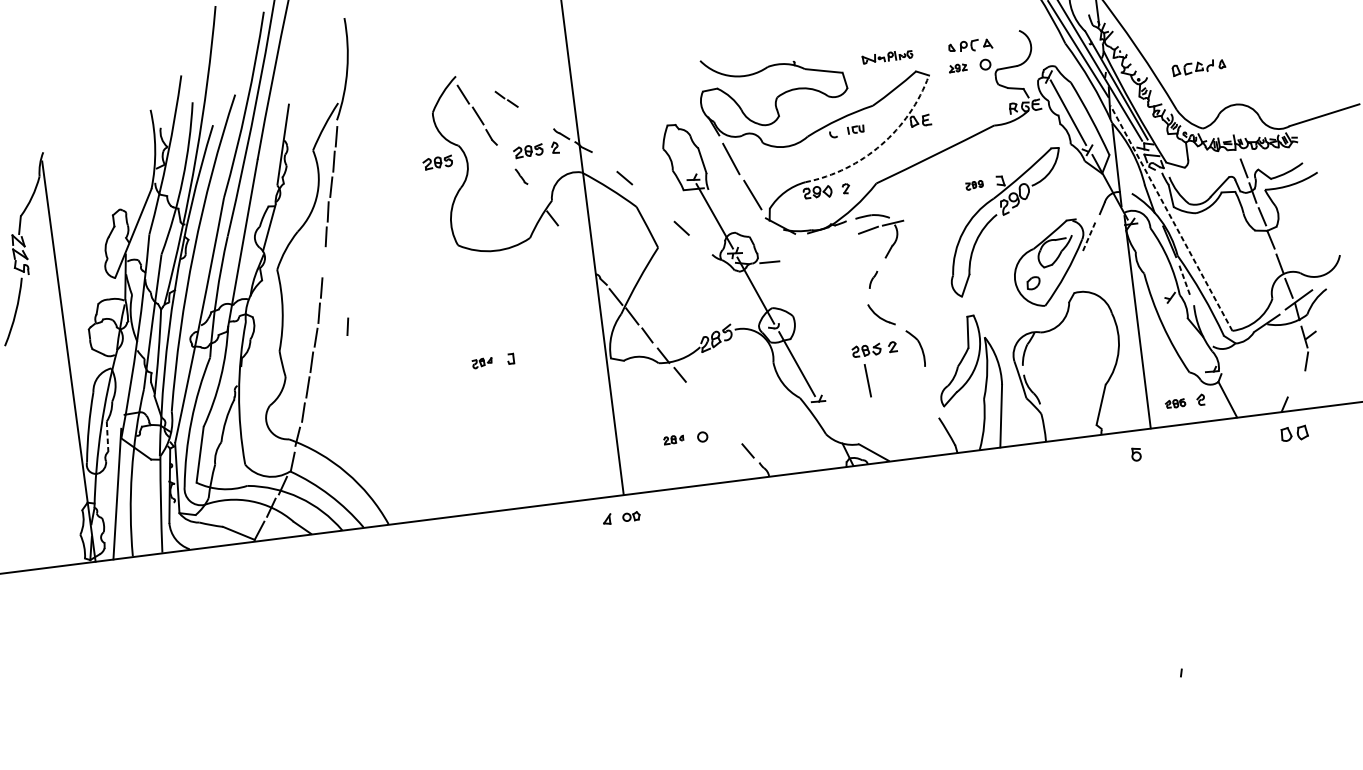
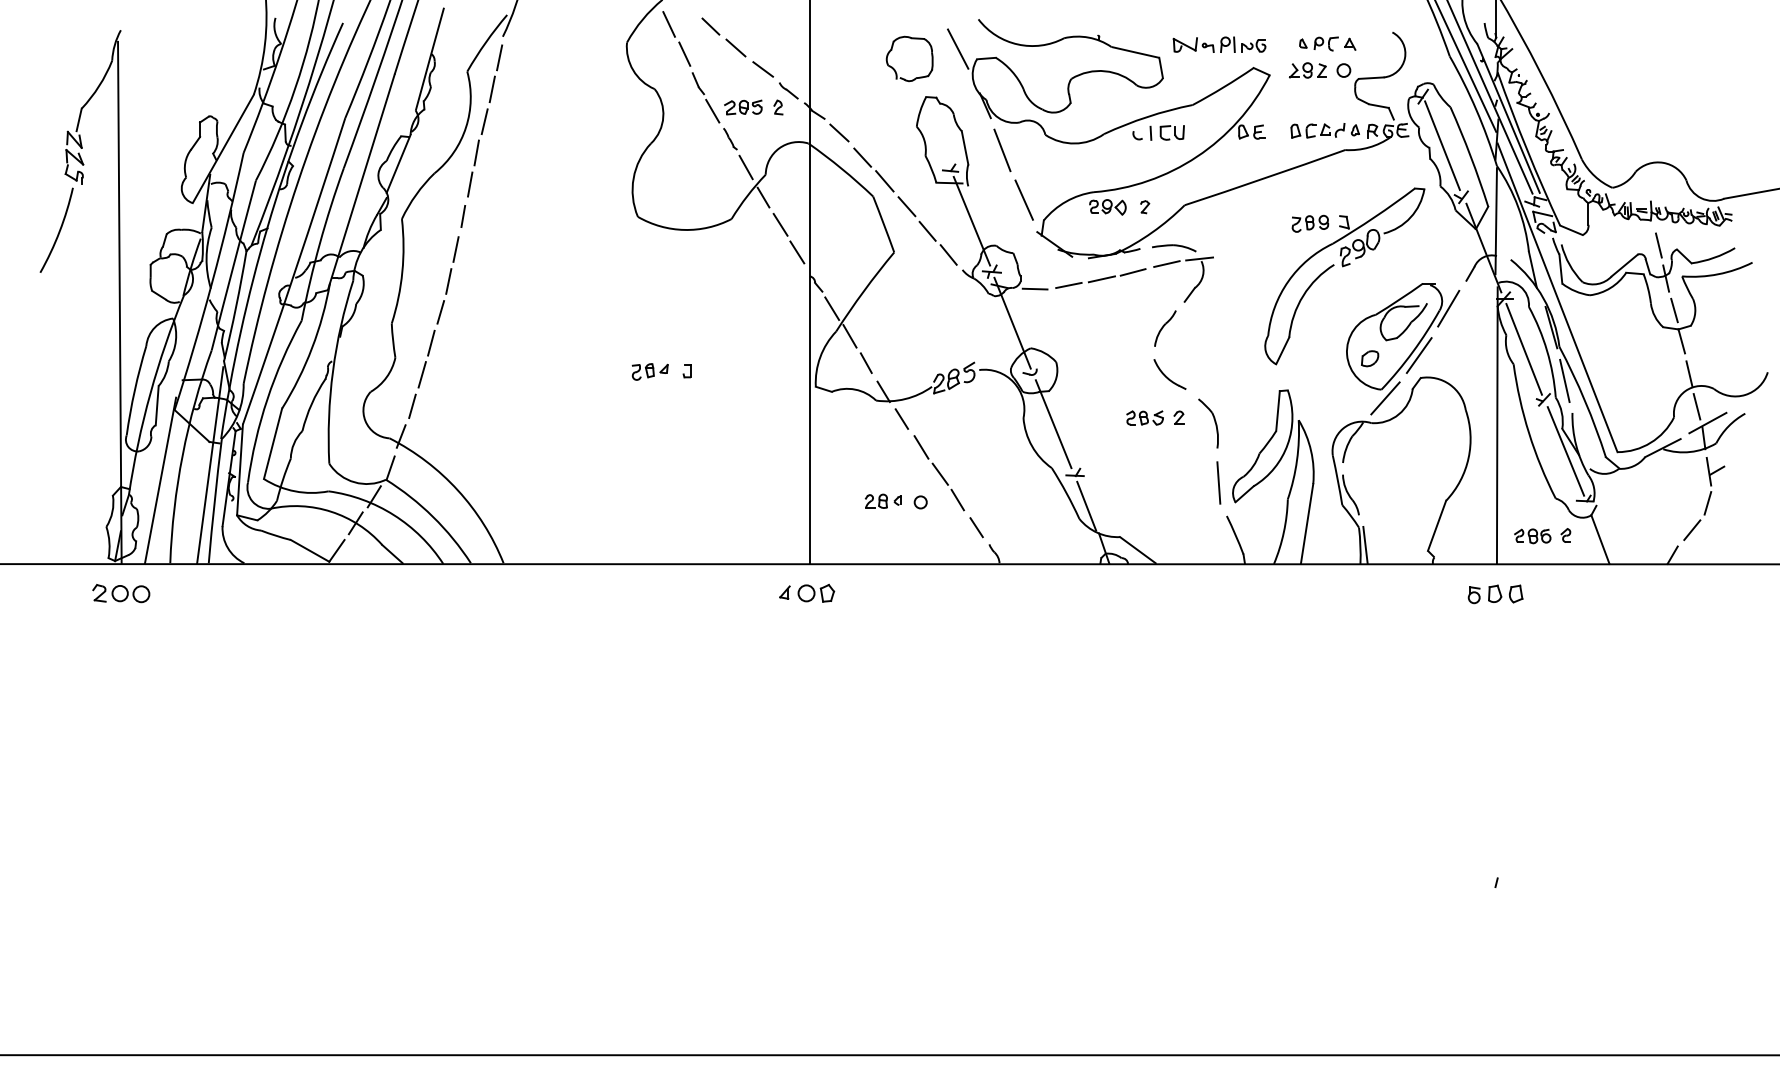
part: (887, 56) -> (1219, 44), size x1.43
part: (1198, 67) -> (1324, 130), moved
part: (957, 68) -> (1307, 70), size x1.67
line: (687, 85) -> (958, 48), added
part: (506, 99) -> (723, 37), size x1.67
part: (641, 107) -> (895, 69), added
line: (540, 120) -> (763, 69), added
part: (855, 129) -> (1166, 132), size x1.67
arc: (881, 144) -> (1197, 156), dashed -> solid
line: (504, 156) -> (712, 110), added
line: (604, 161) -> (839, 132), added
part: (437, 162) -> (625, 107), removed
part: (974, 185) -> (1310, 223), size x1.67
line: (643, 194) -> (884, 181), added
line: (535, 197) -> (745, 167), added
line: (663, 211) -> (906, 206), added
line: (1171, 218) -> (1557, 297), dashed -> solid
line: (568, 237) -> (780, 224), added
line: (1088, 237) -> (1448, 308), dashed -> solid
line: (842, 240) -> (1132, 272), added
line: (699, 244) -> (948, 254), added
line: (819, 248) -> (1101, 279), added
line: (795, 256) -> (1068, 285), added
line: (583, 257) -> (797, 252), added
line: (1150, 261) -> (1523, 349), added
line: (1070, 276) -> (1418, 355), added
part: (873, 279) -> (1165, 328), size x1.67
line: (1184, 281) -> (1564, 380), dashed -> solid
line: (1049, 312) -> (1385, 398), added
line: (347, 326) -> (463, 216), moved
line: (1192, 335) -> (1565, 451), added
part: (481, 362) -> (649, 371), size x1.43
line: (867, 380) -> (1218, 482), moved
line: (1297, 383) -> (1692, 530), added
part: (1175, 403) -> (1532, 536), size x1.43
part: (713, 413) -> (938, 473), added
line: (830, 423) -> (1086, 505), added
line: (1048, 426) -> (1365, 544), added
part: (1294, 433) -> (1505, 593), moved
line: (107, 436) -> (157, 405), dashed -> solid
part: (673, 439) -> (882, 500), size x1.43
line: (154, 477) -> (210, 465), added
part: (631, 516) -> (816, 592), size x1.67
part: (98, 584) -> (121, 593), added

